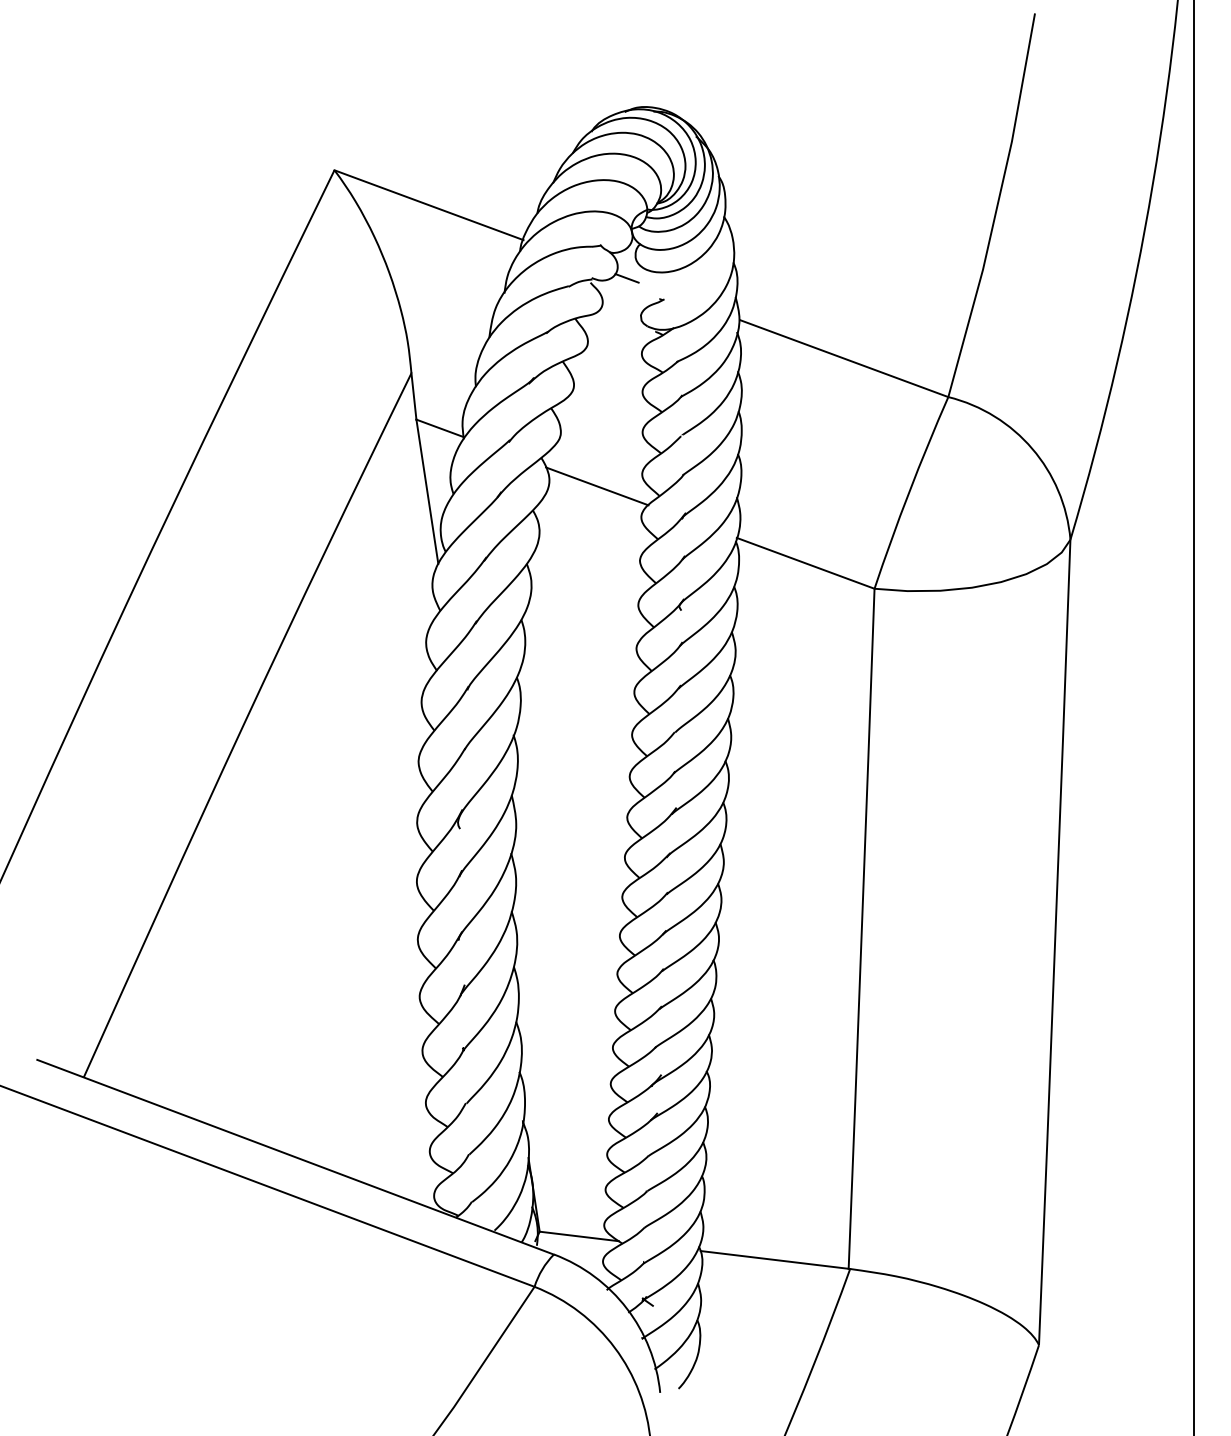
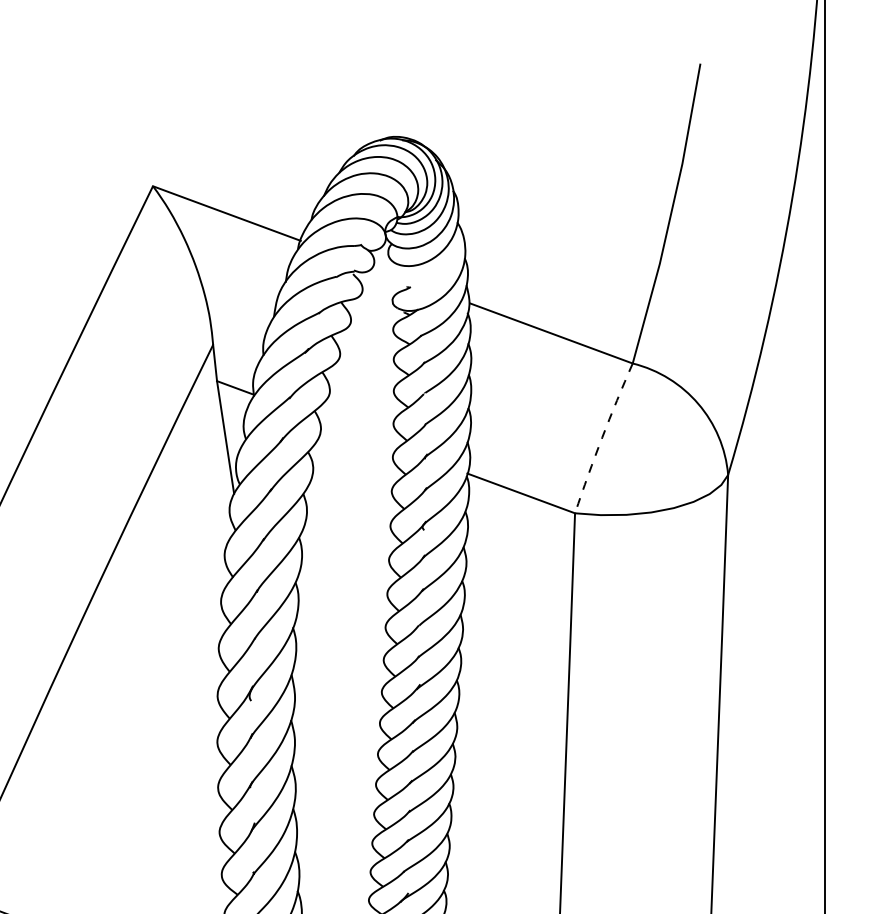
line: (626, 278) -> (381, 270), removed
line: (597, 486) -> (358, 433), removed
arc: (909, 492) -> (602, 438), solid -> dashed

